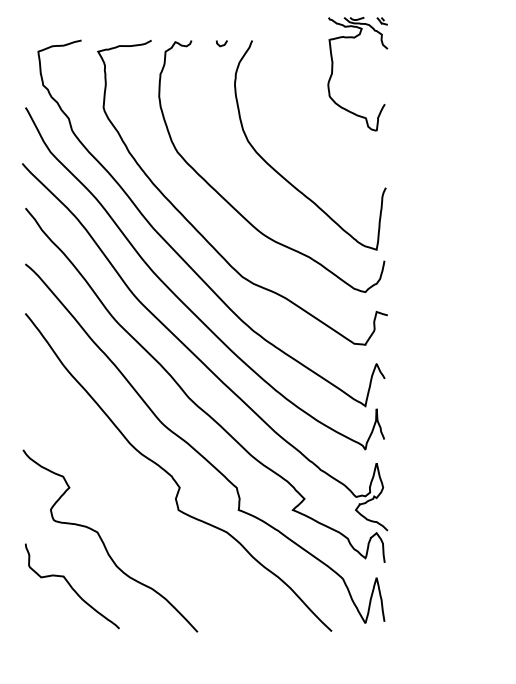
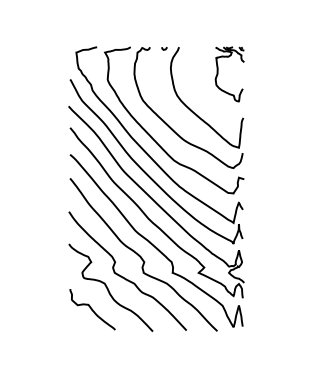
part: (334, 74) -> (218, 74), moved
curve: (136, 517) -> (123, 276), added

